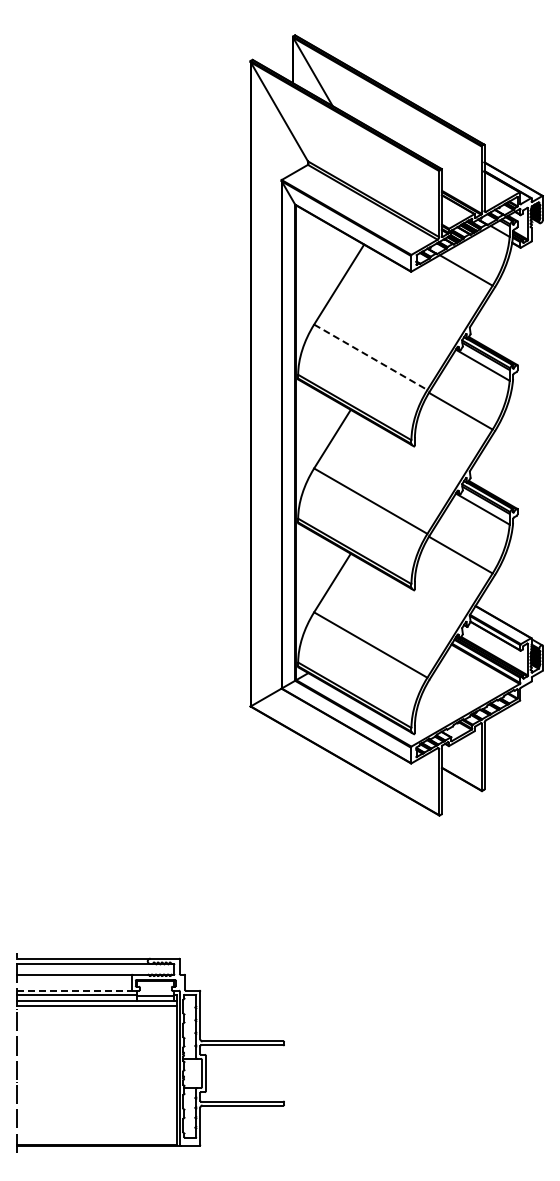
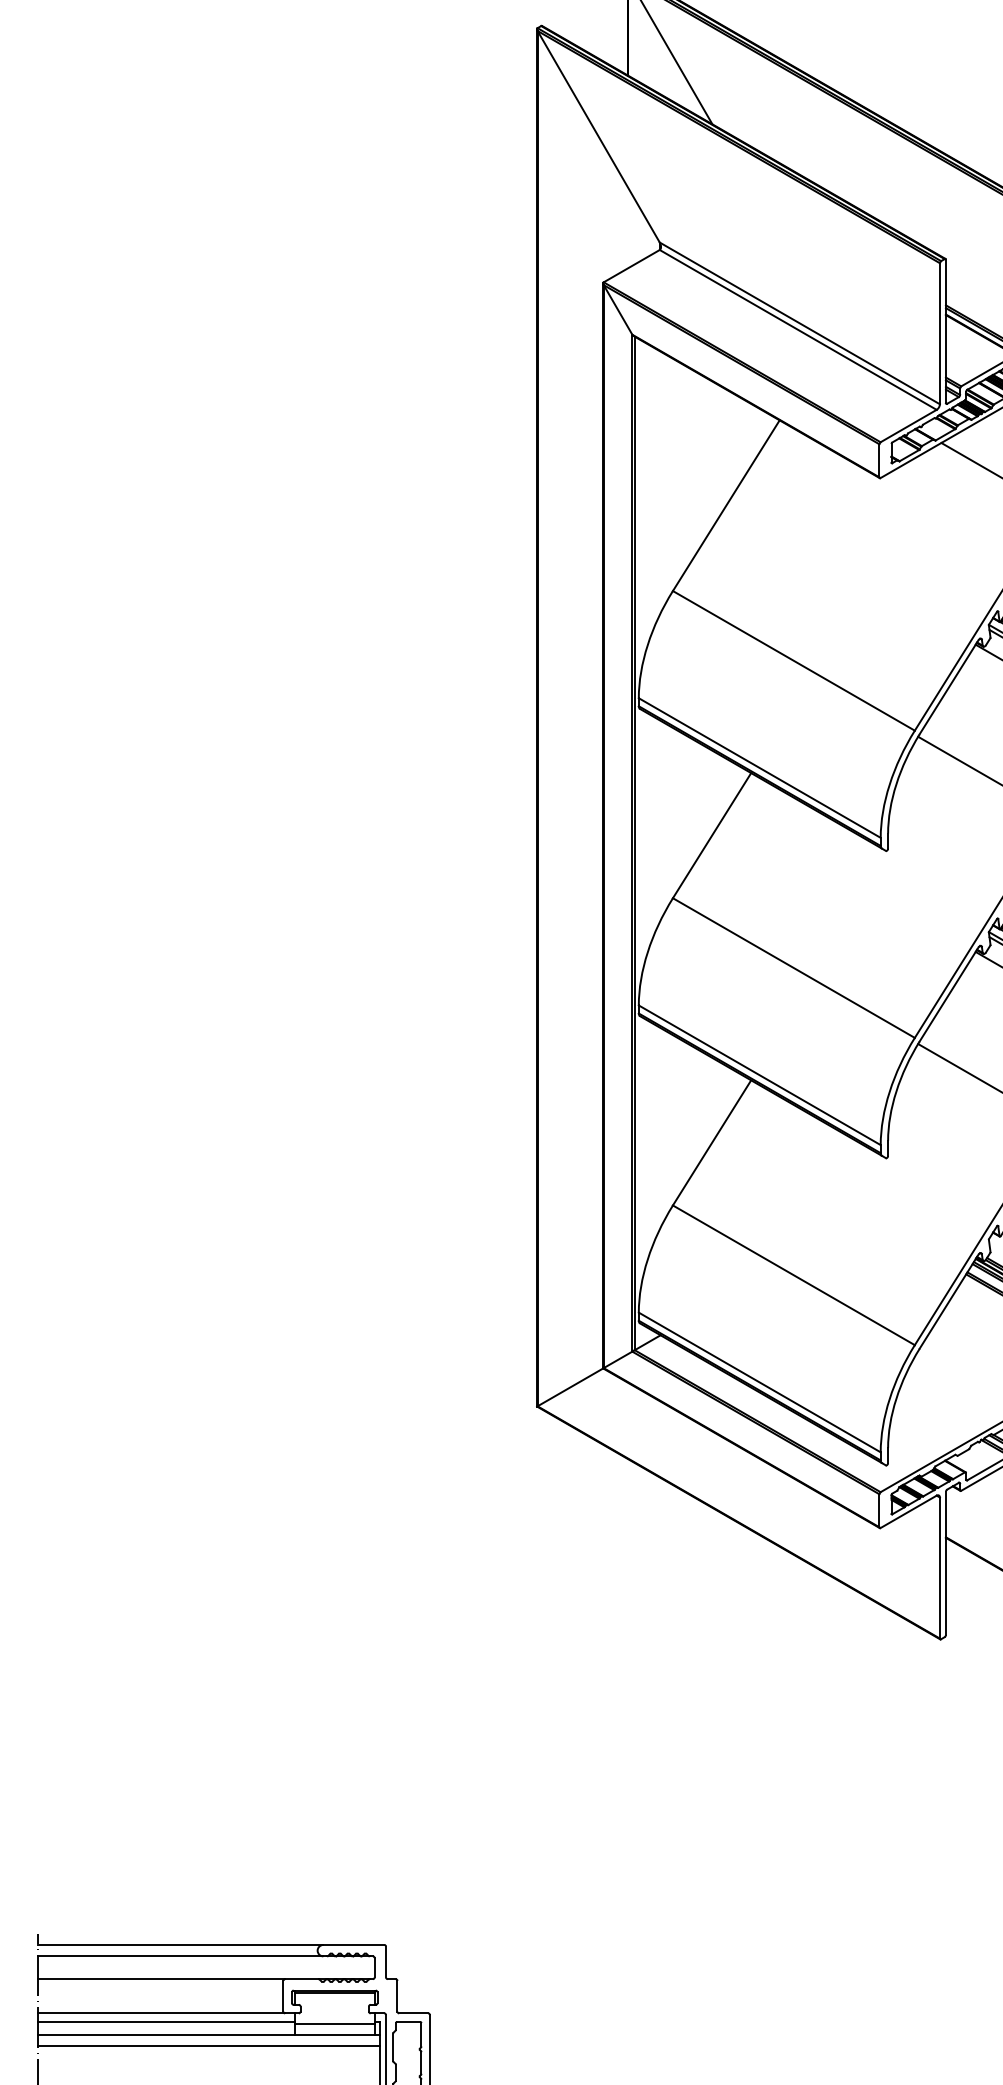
line: (371, 357) -> (795, 661), dashed -> solid
line: (74, 990) -> (161, 2012), dashed -> solid

